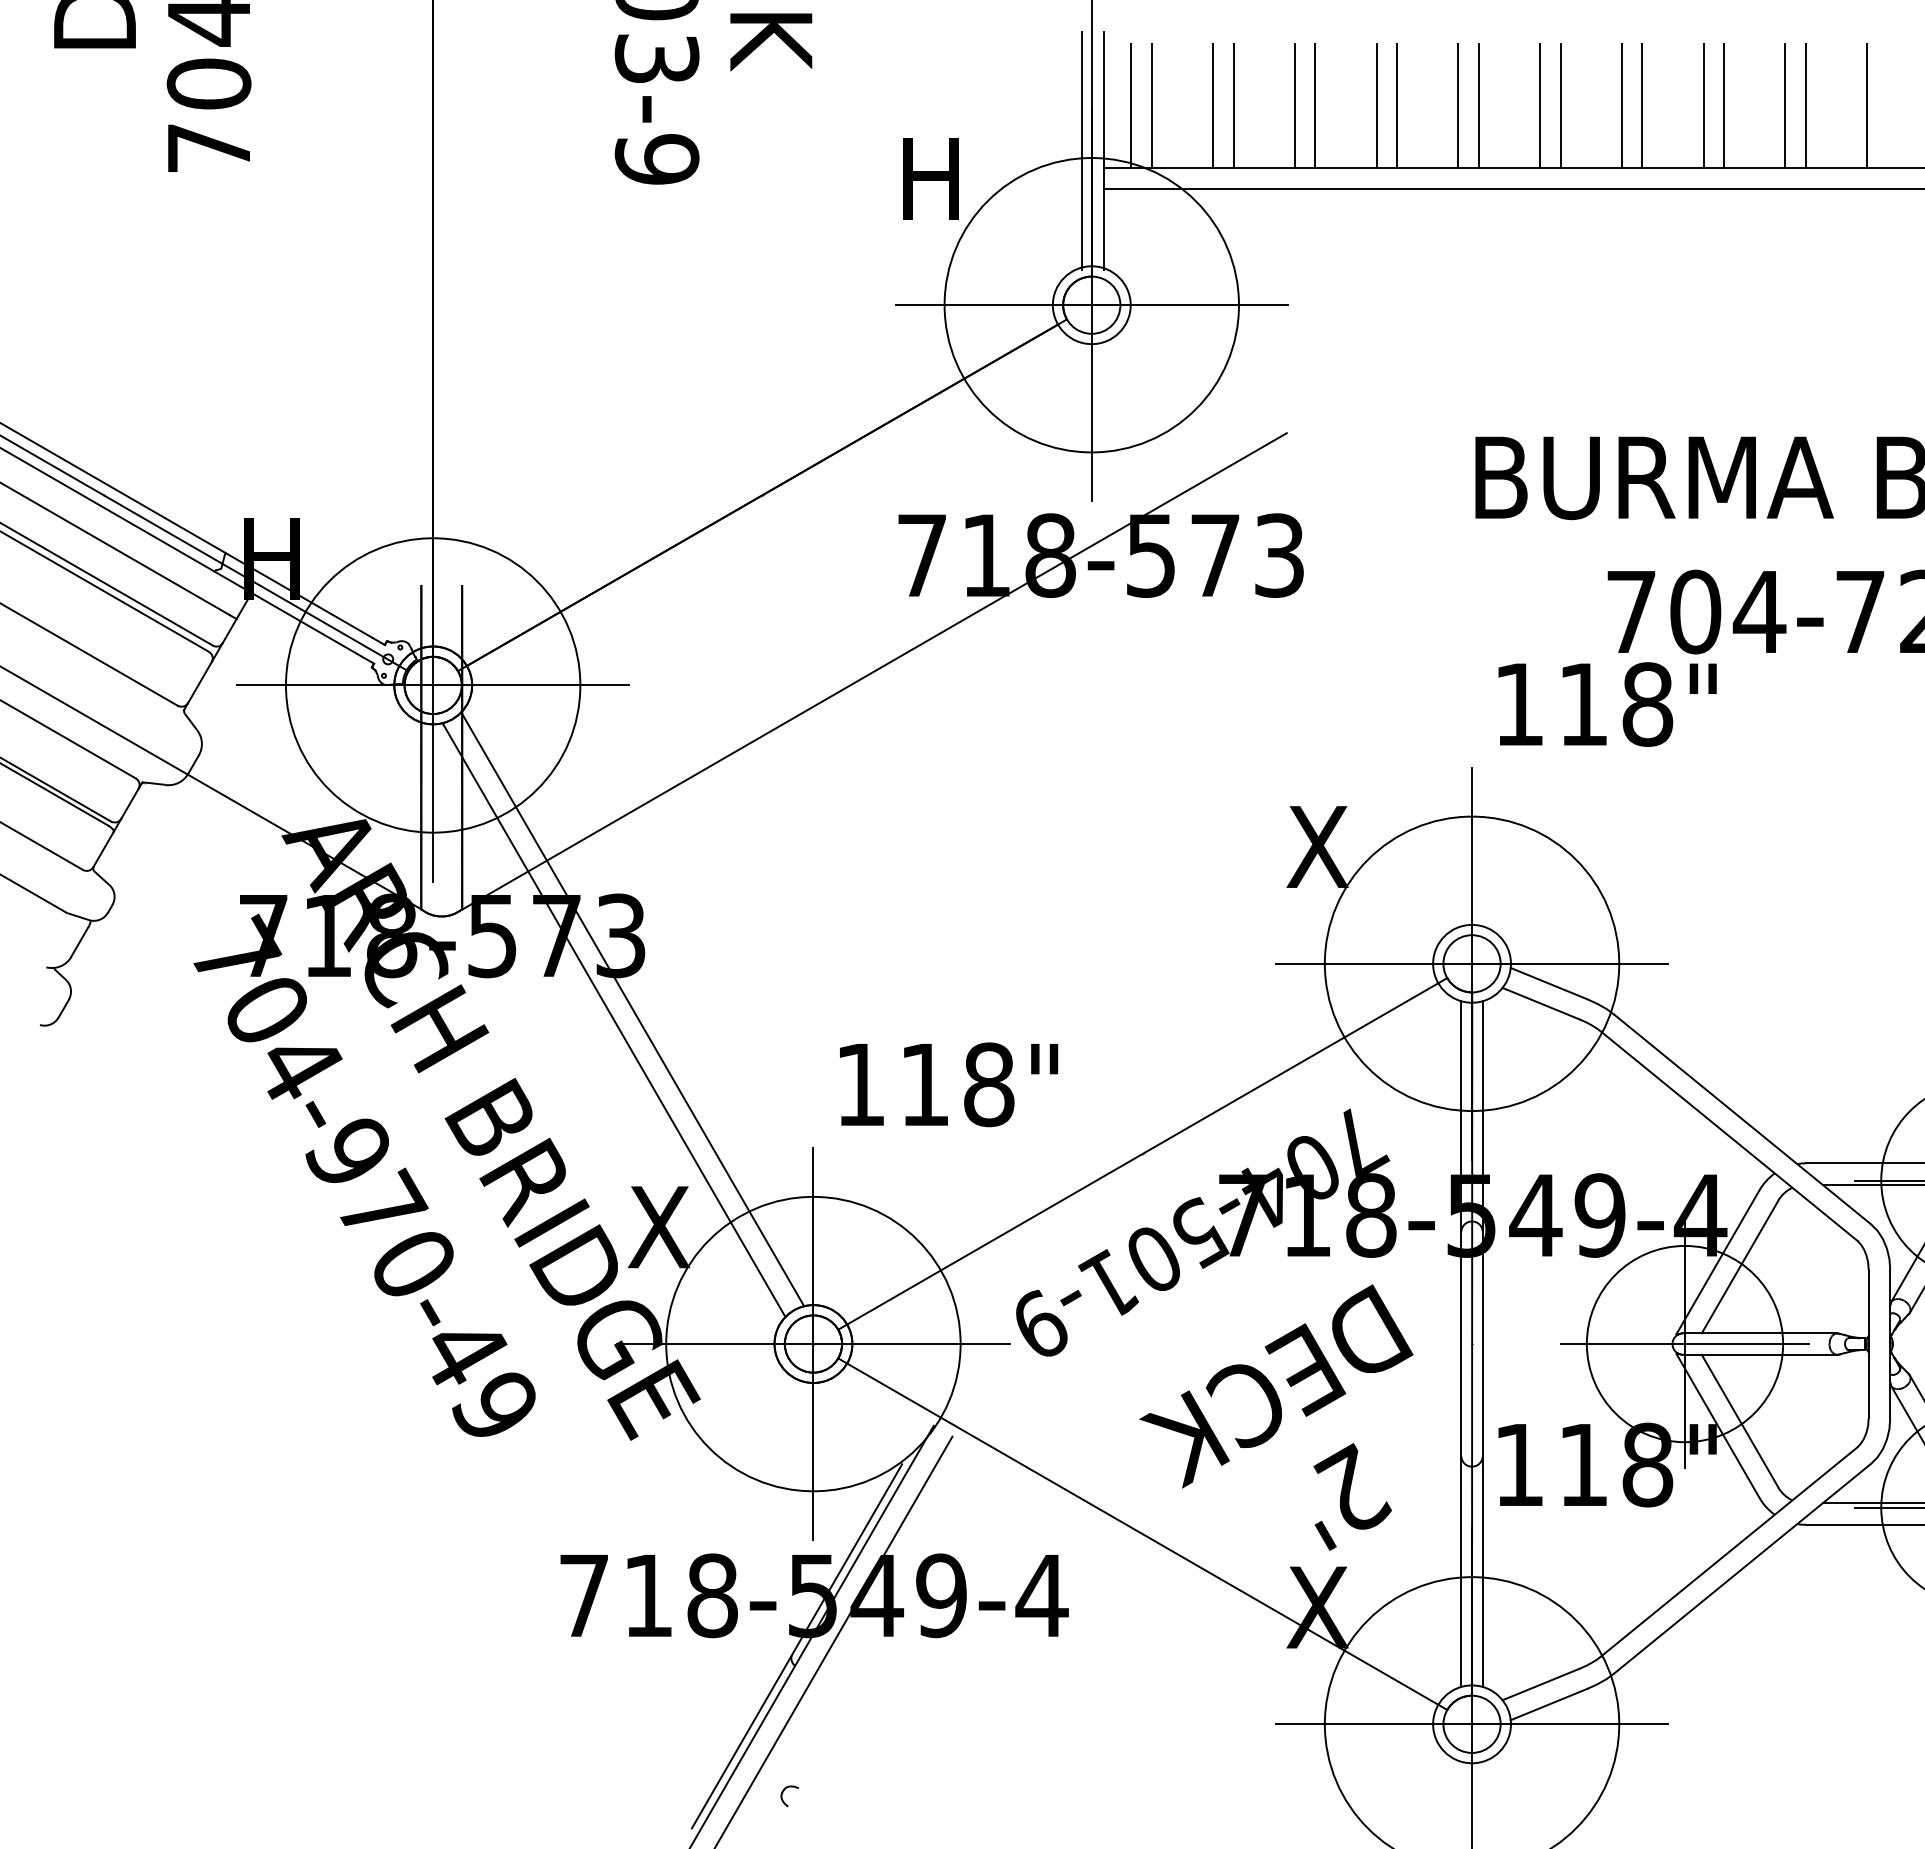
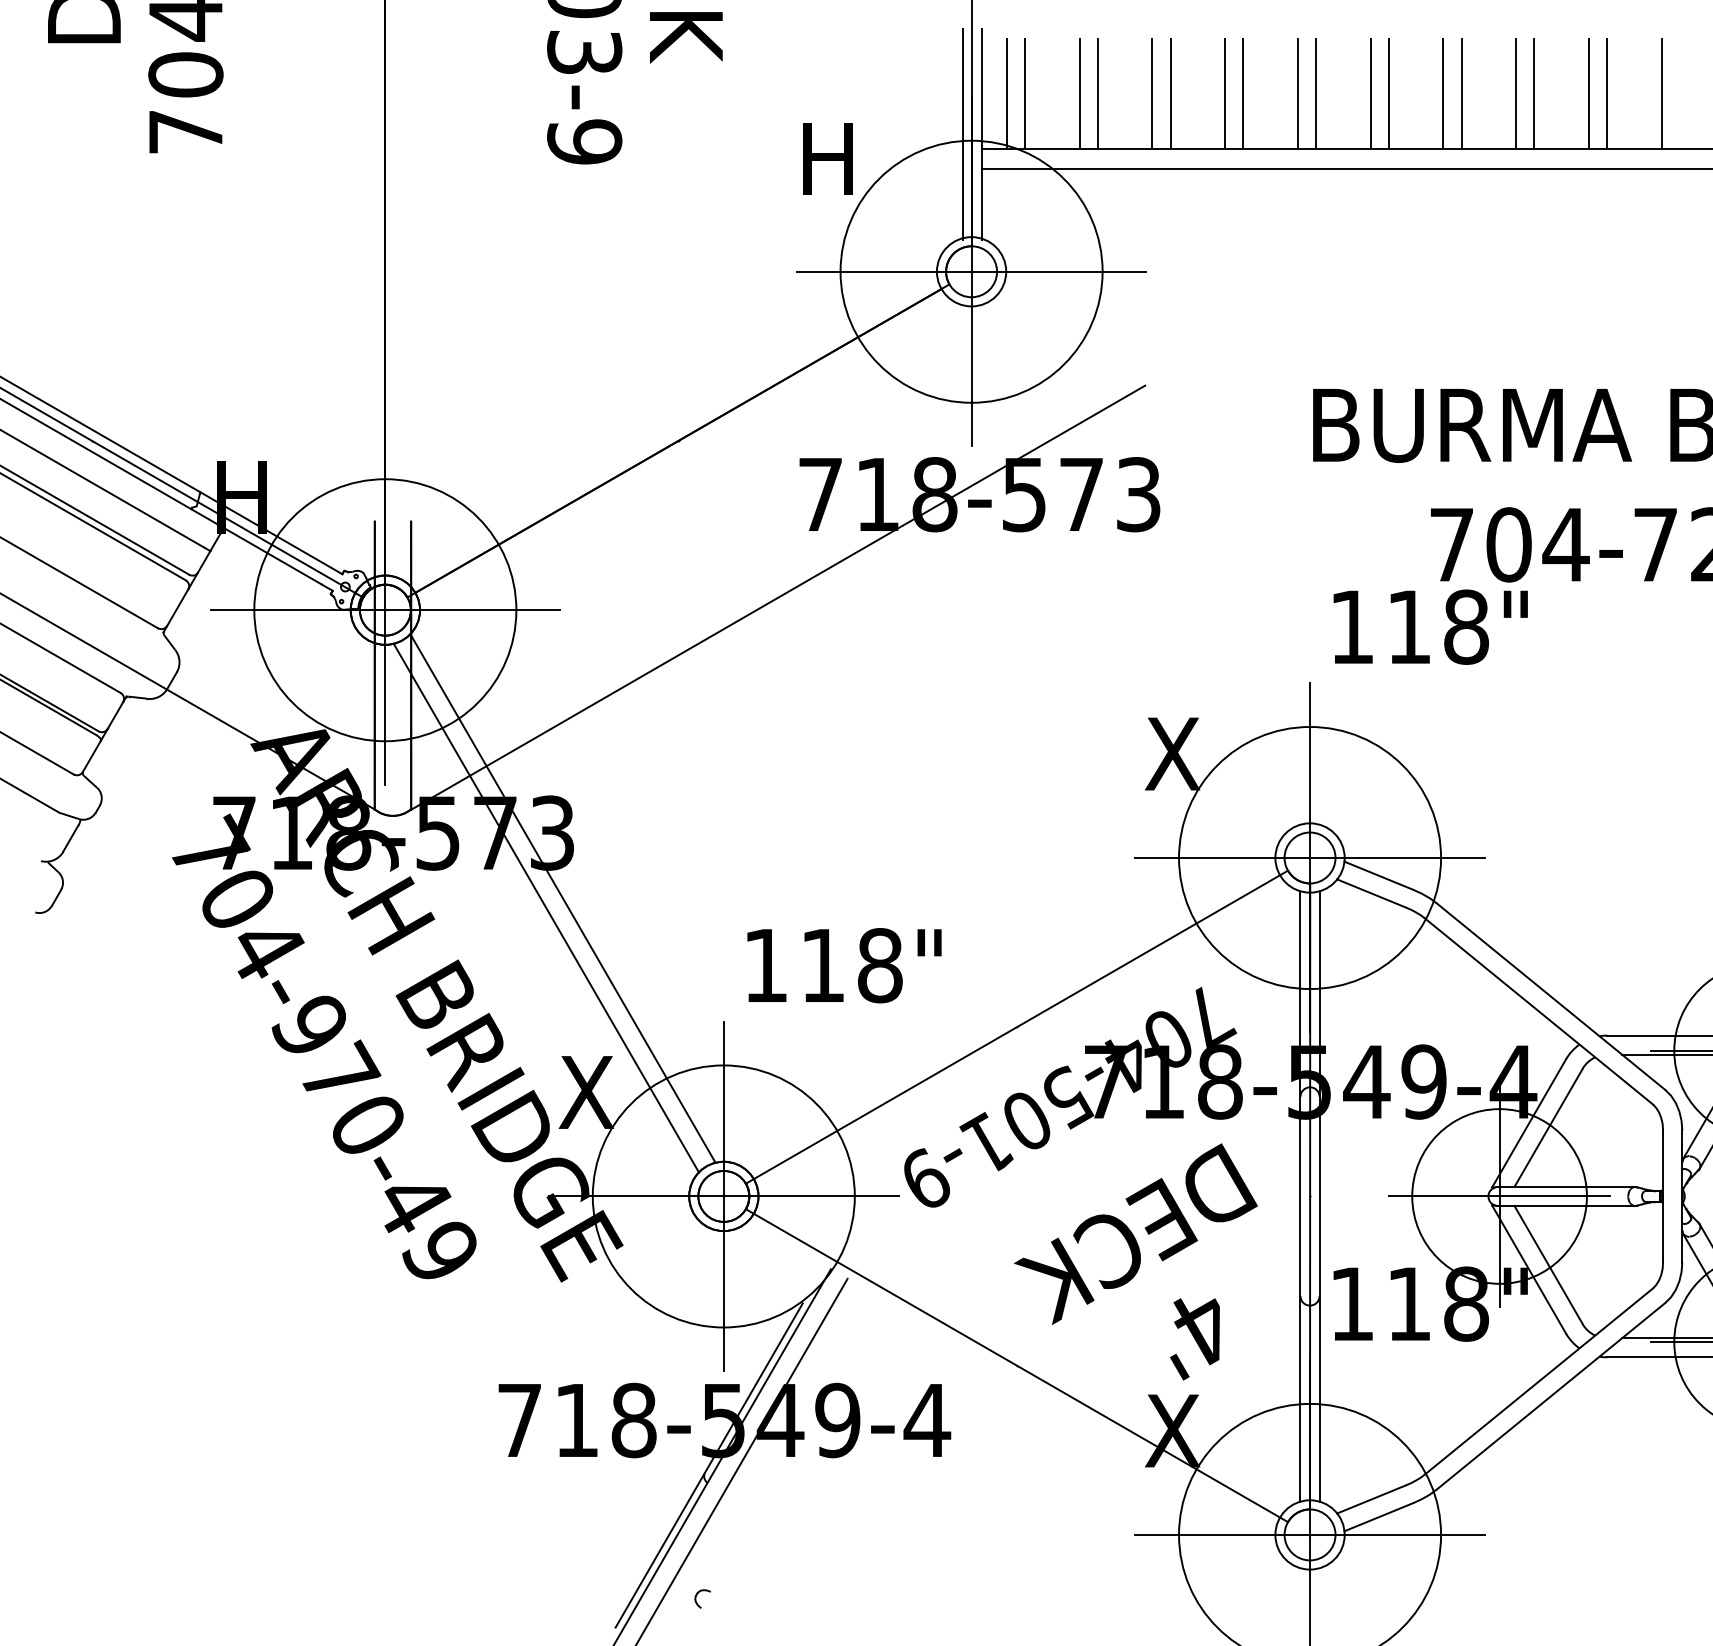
text: (1352, 1488) -> (1203, 1325), 2' -> 4'

